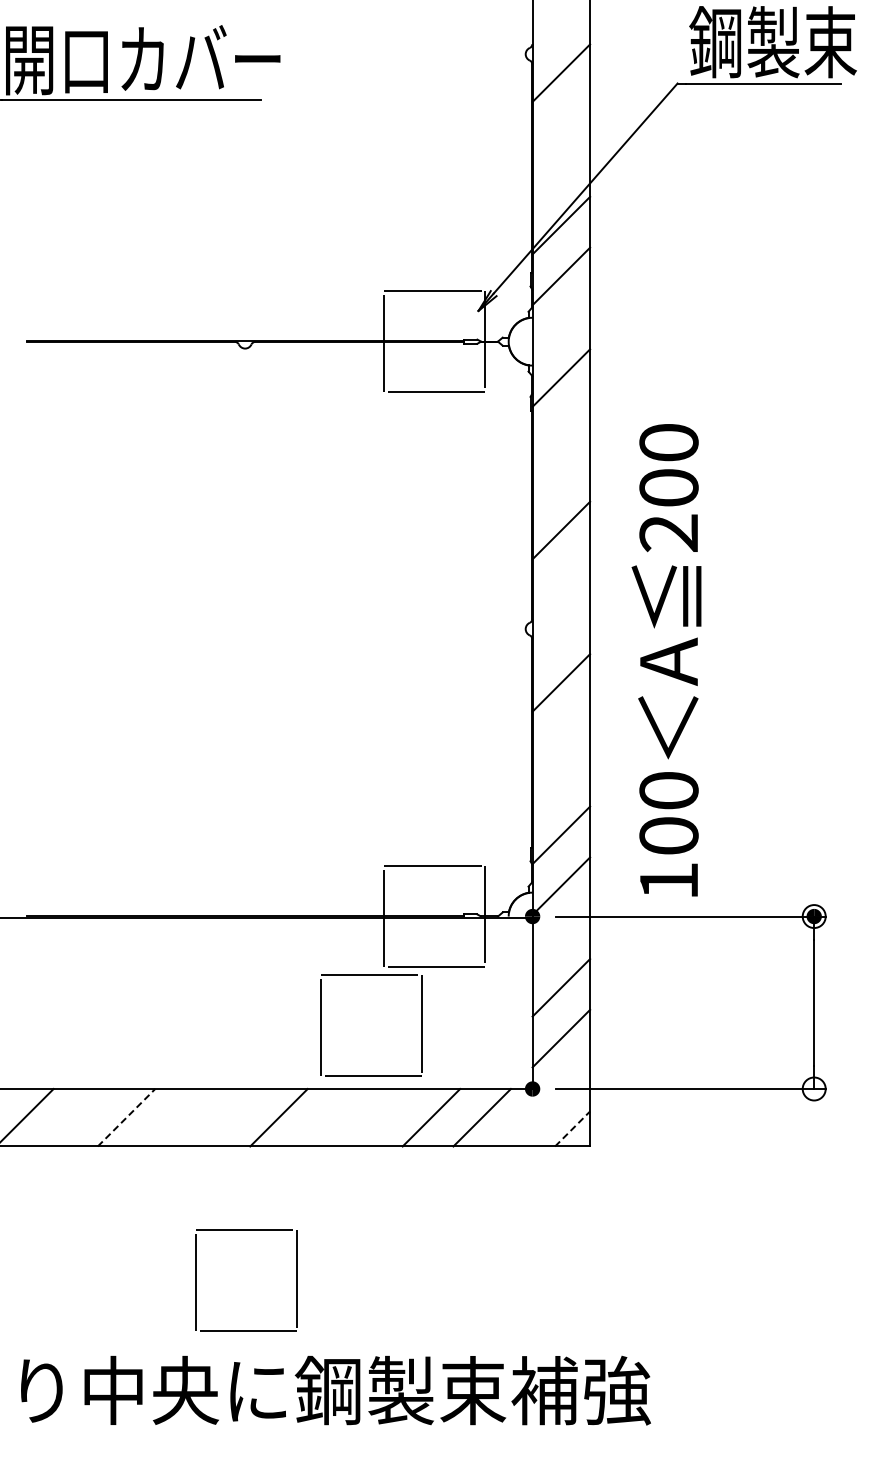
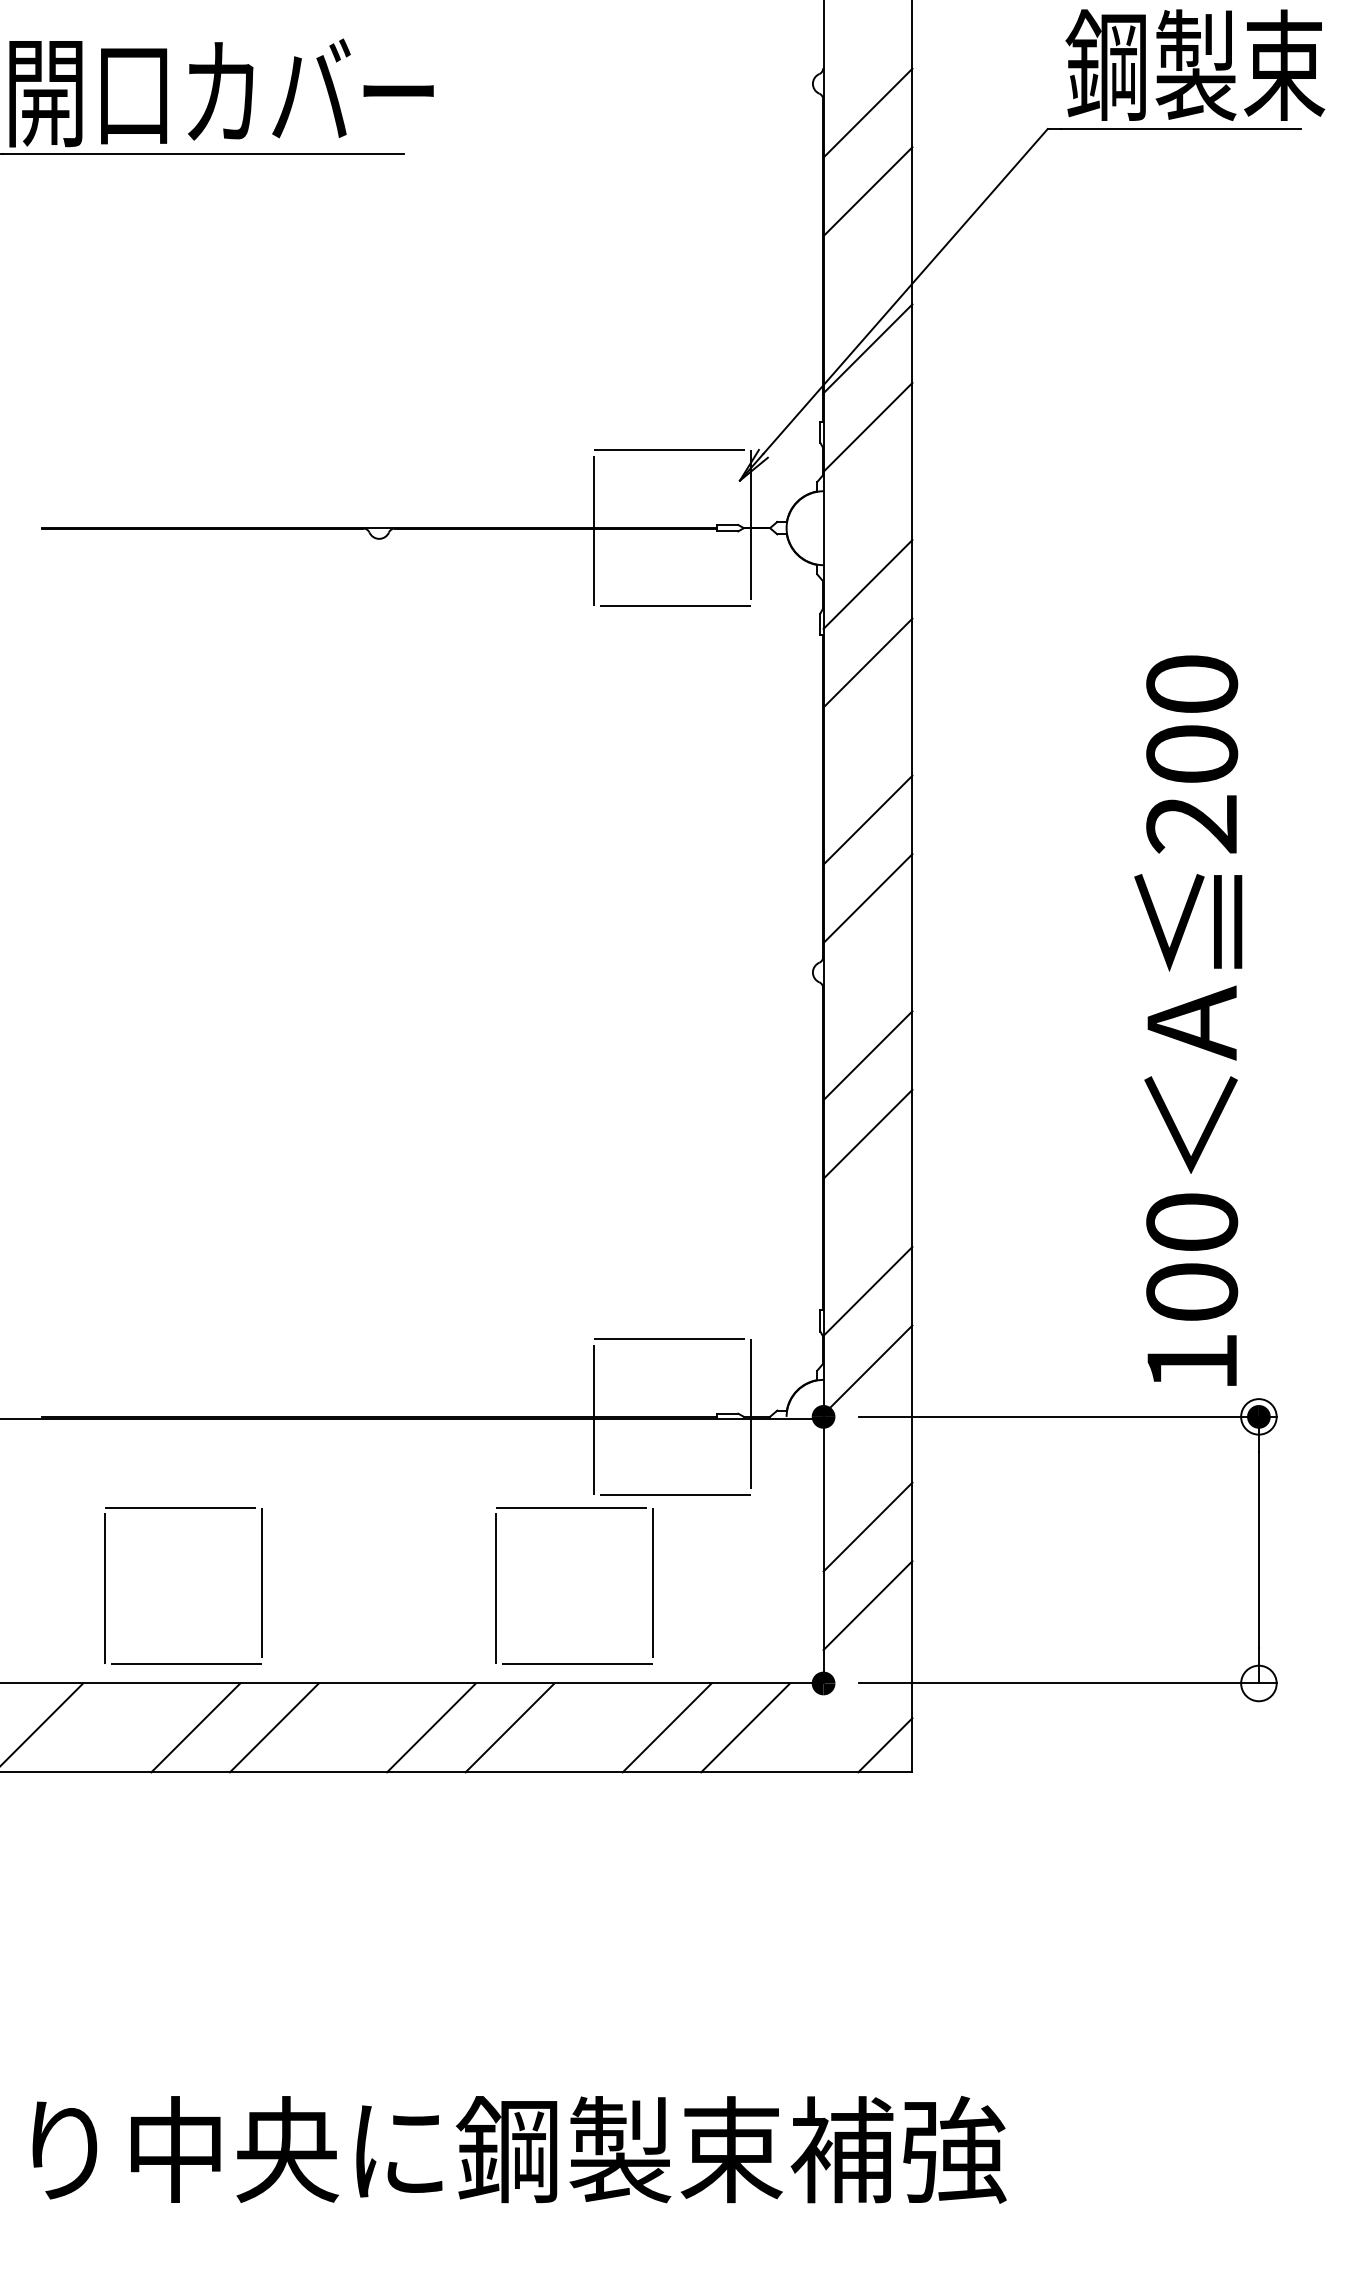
line: (561, 123) -> (868, 190), added
line: (561, 428) -> (868, 662), added
line: (561, 581) -> (868, 898), added
text: (666, 660) -> (1188, 1021), moved
line: (561, 733) -> (868, 1133), added
line: (126, 1117) -> (195, 1727), dashed -> solid
line: (177, 1117) -> (274, 1727), added
line: (329, 1117) -> (509, 1727), added
line: (572, 1128) -> (885, 1744), dashed -> solid
part: (246, 1230) -> (183, 1508), moved

